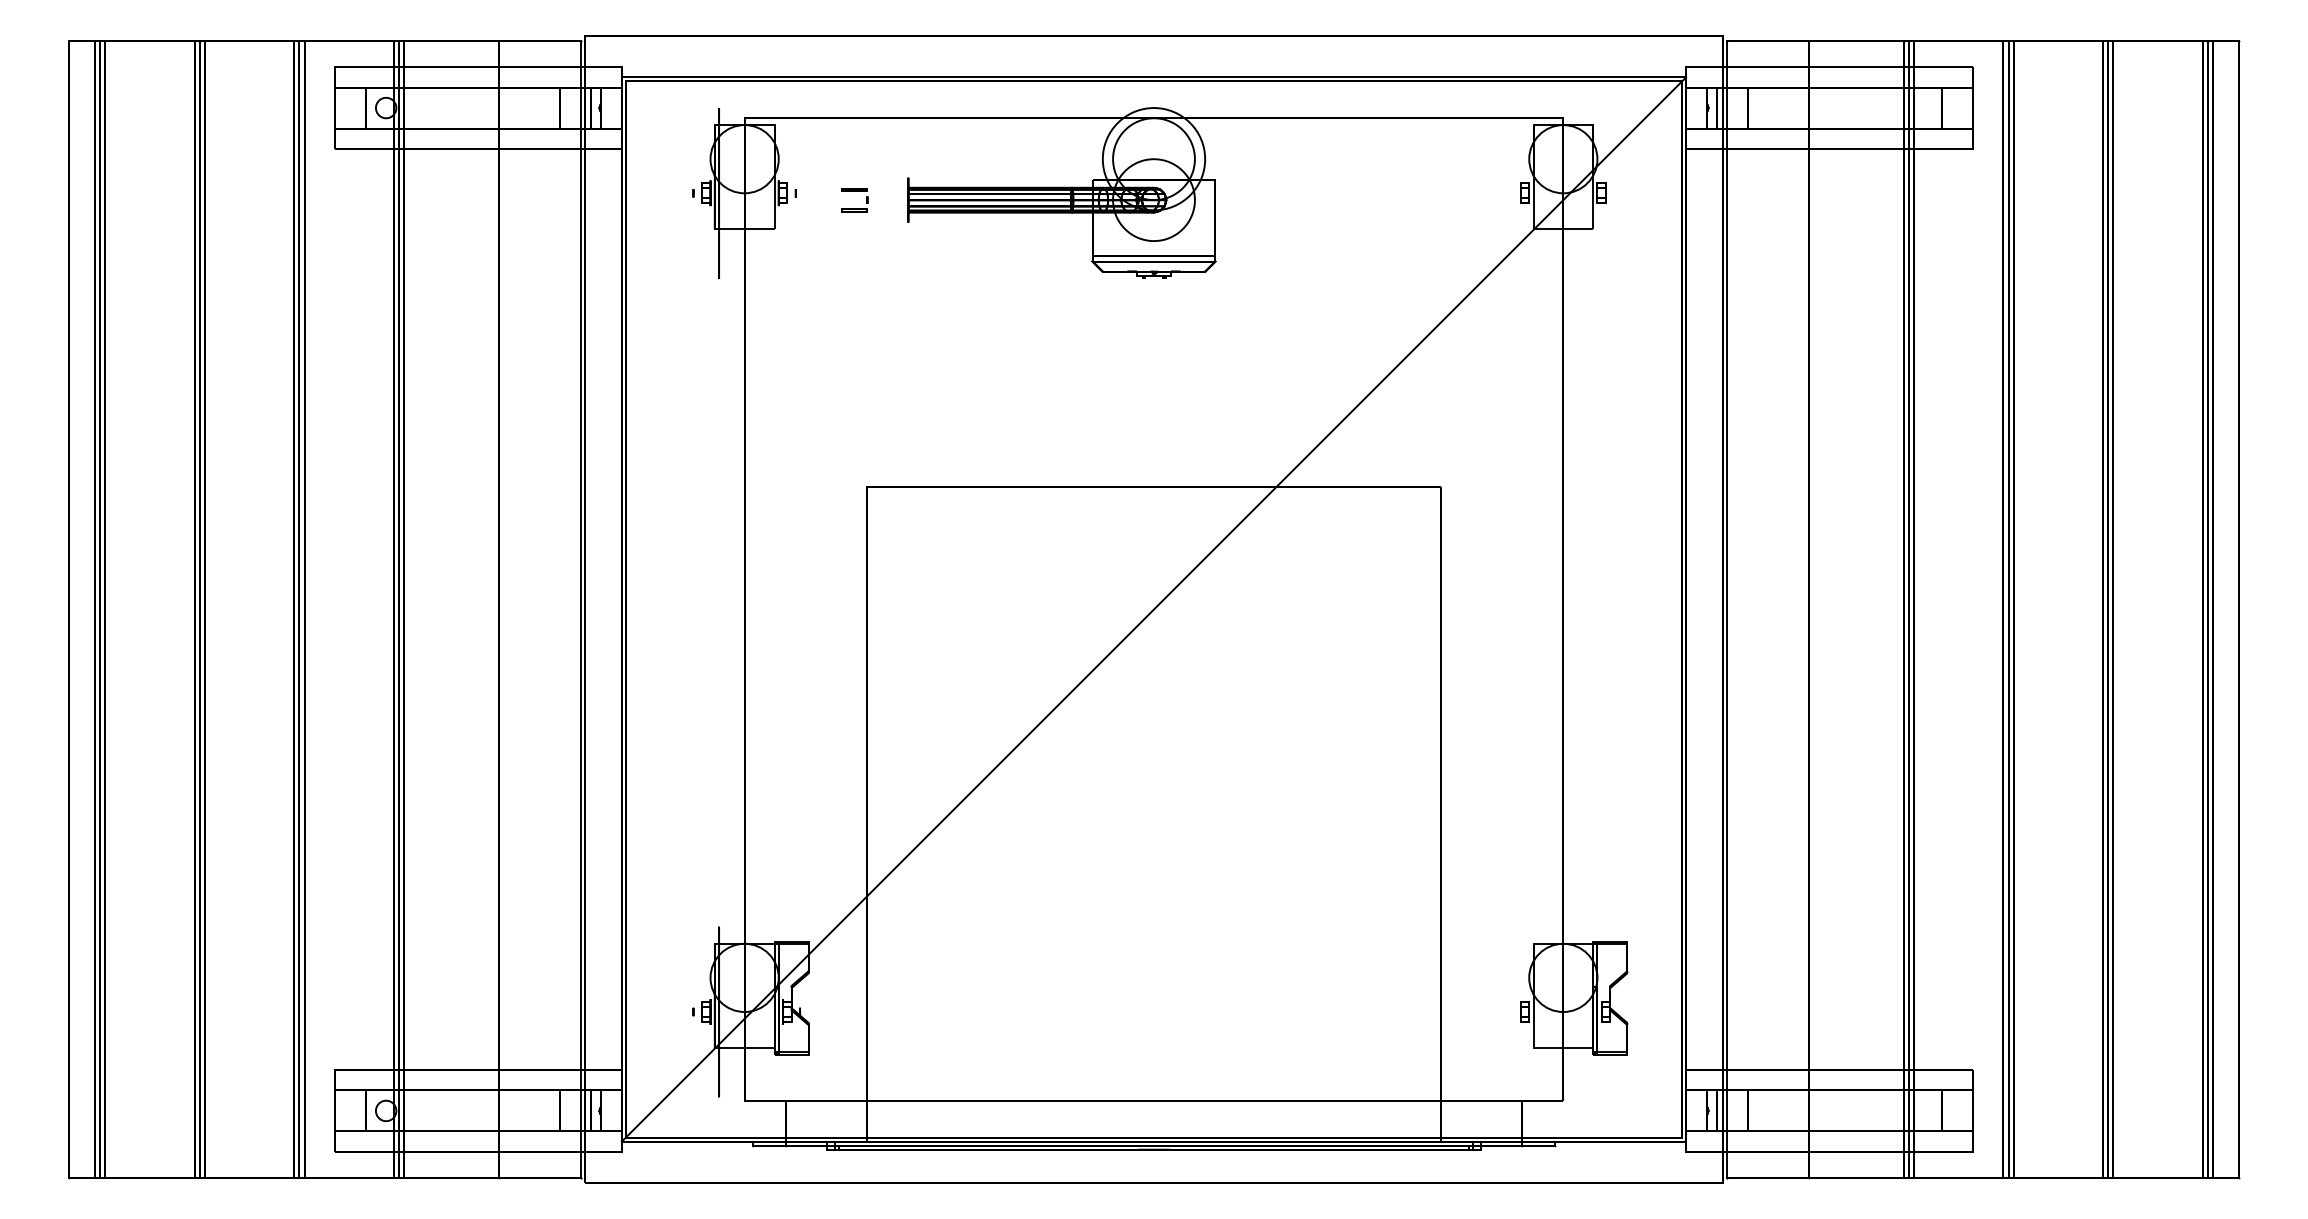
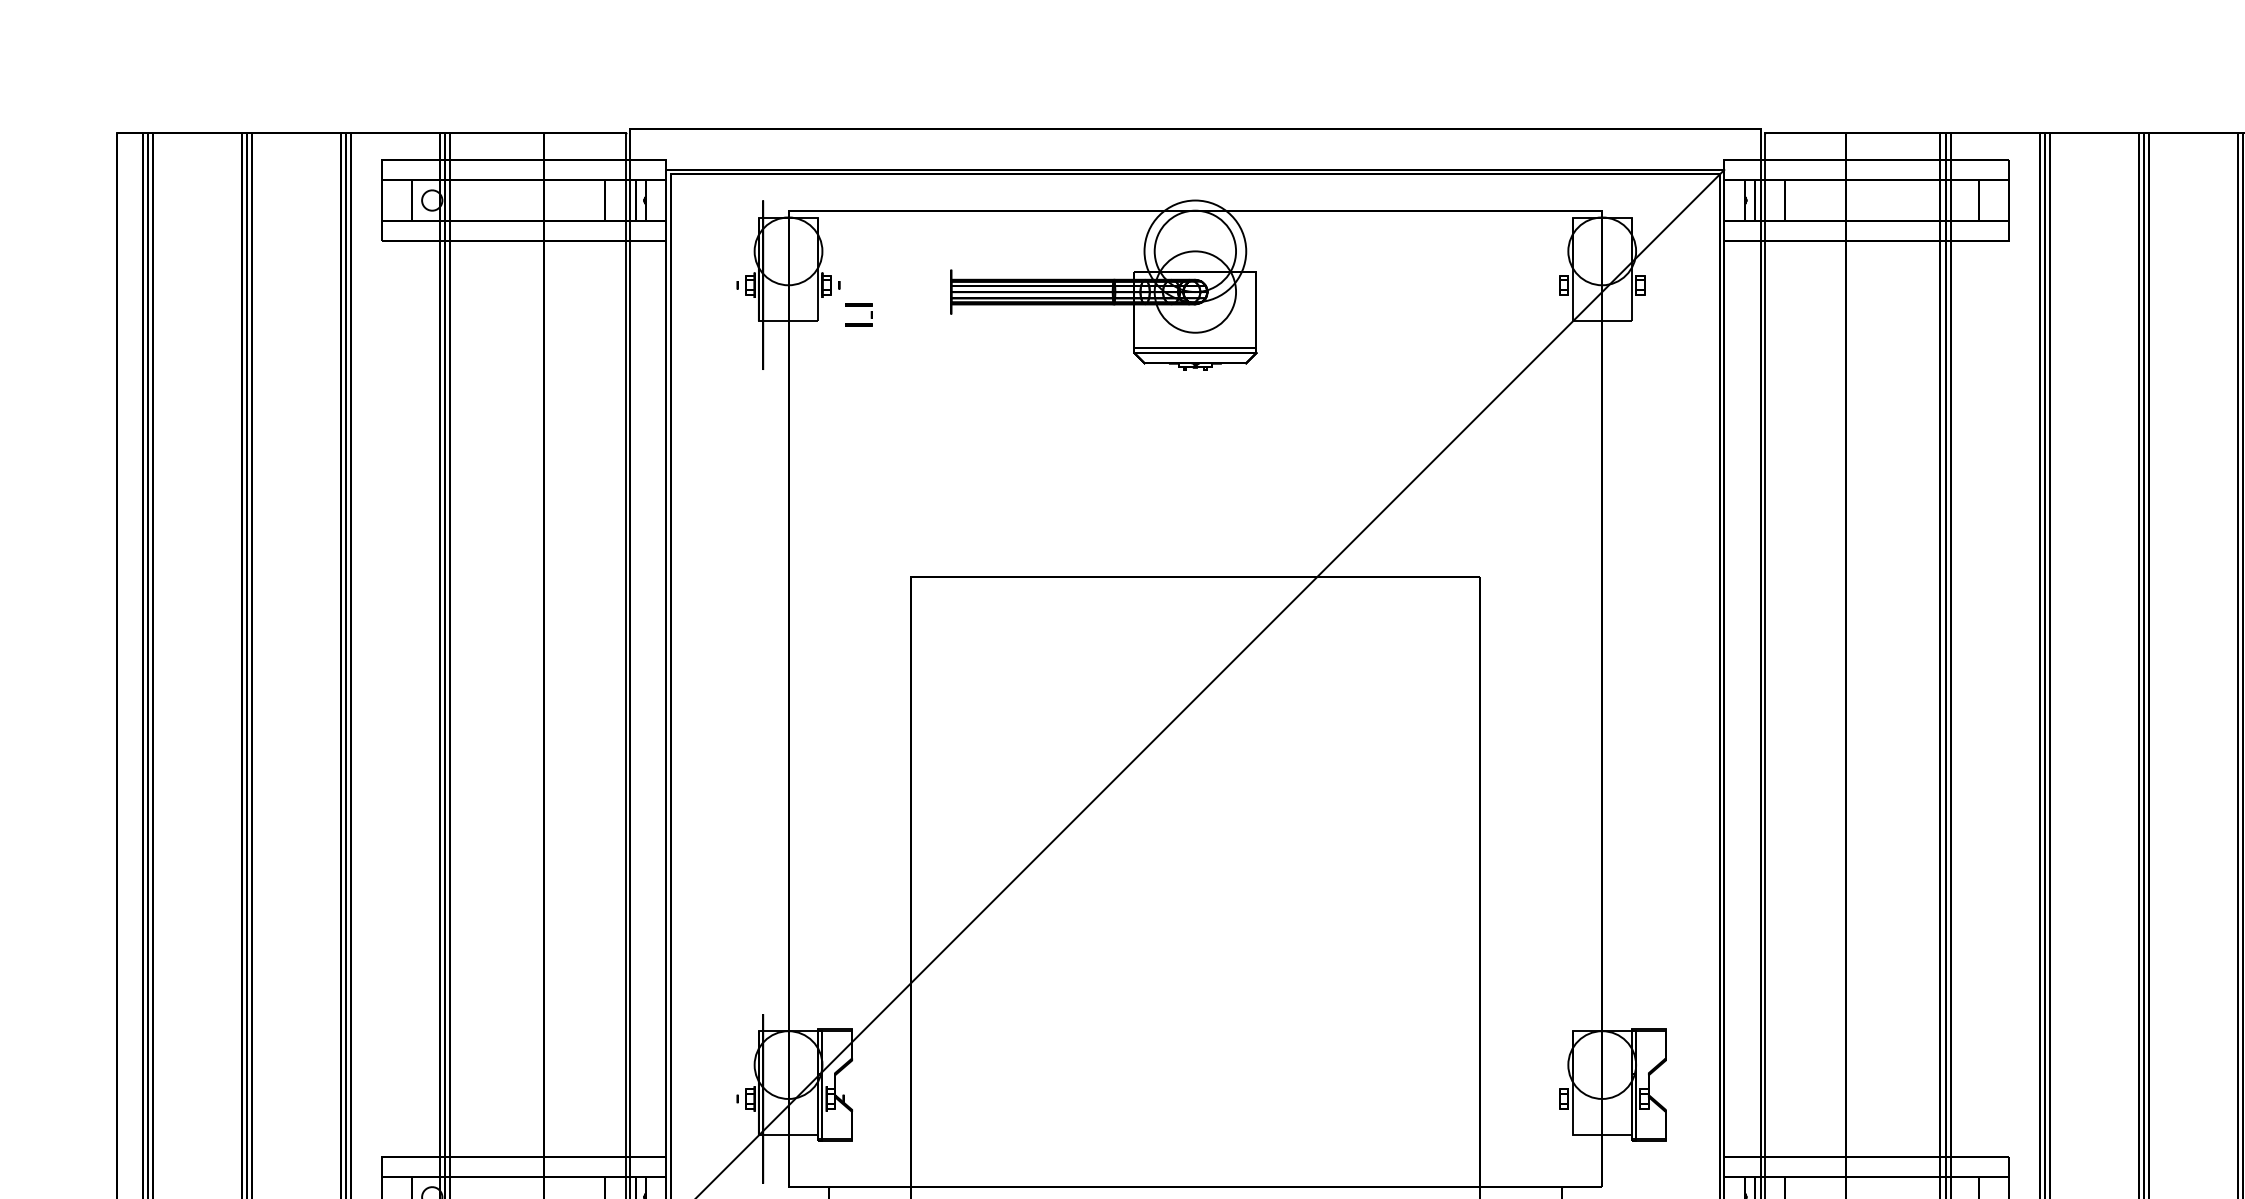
part: (854, 208) -> (858, 323), moved

